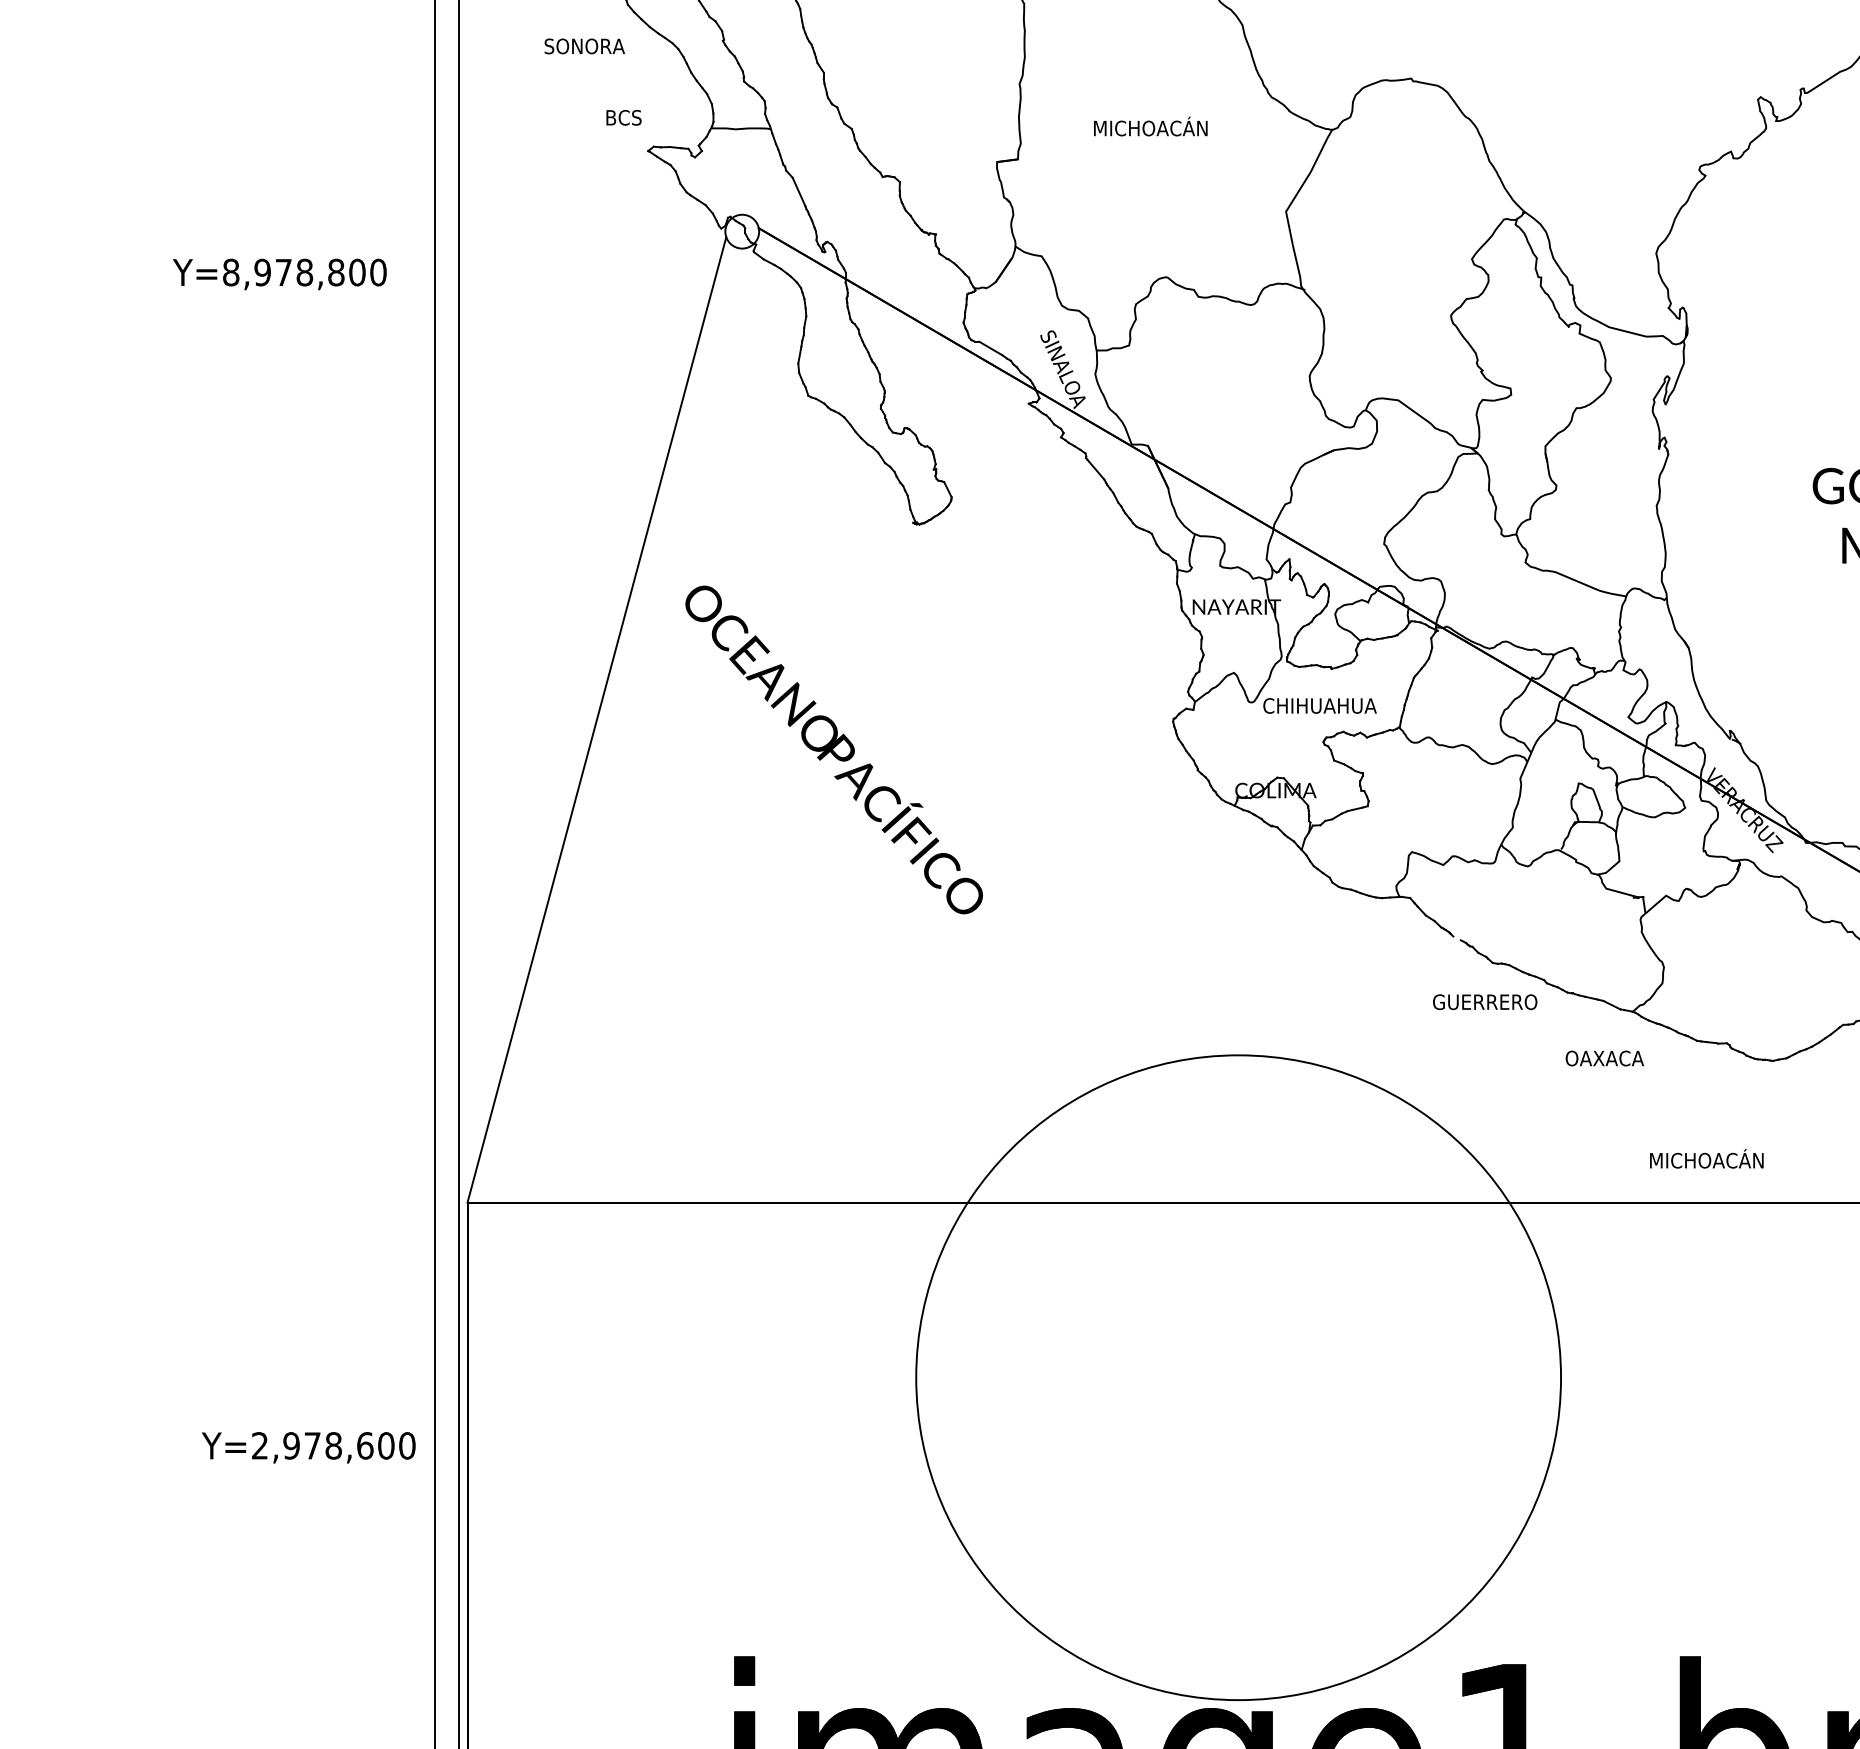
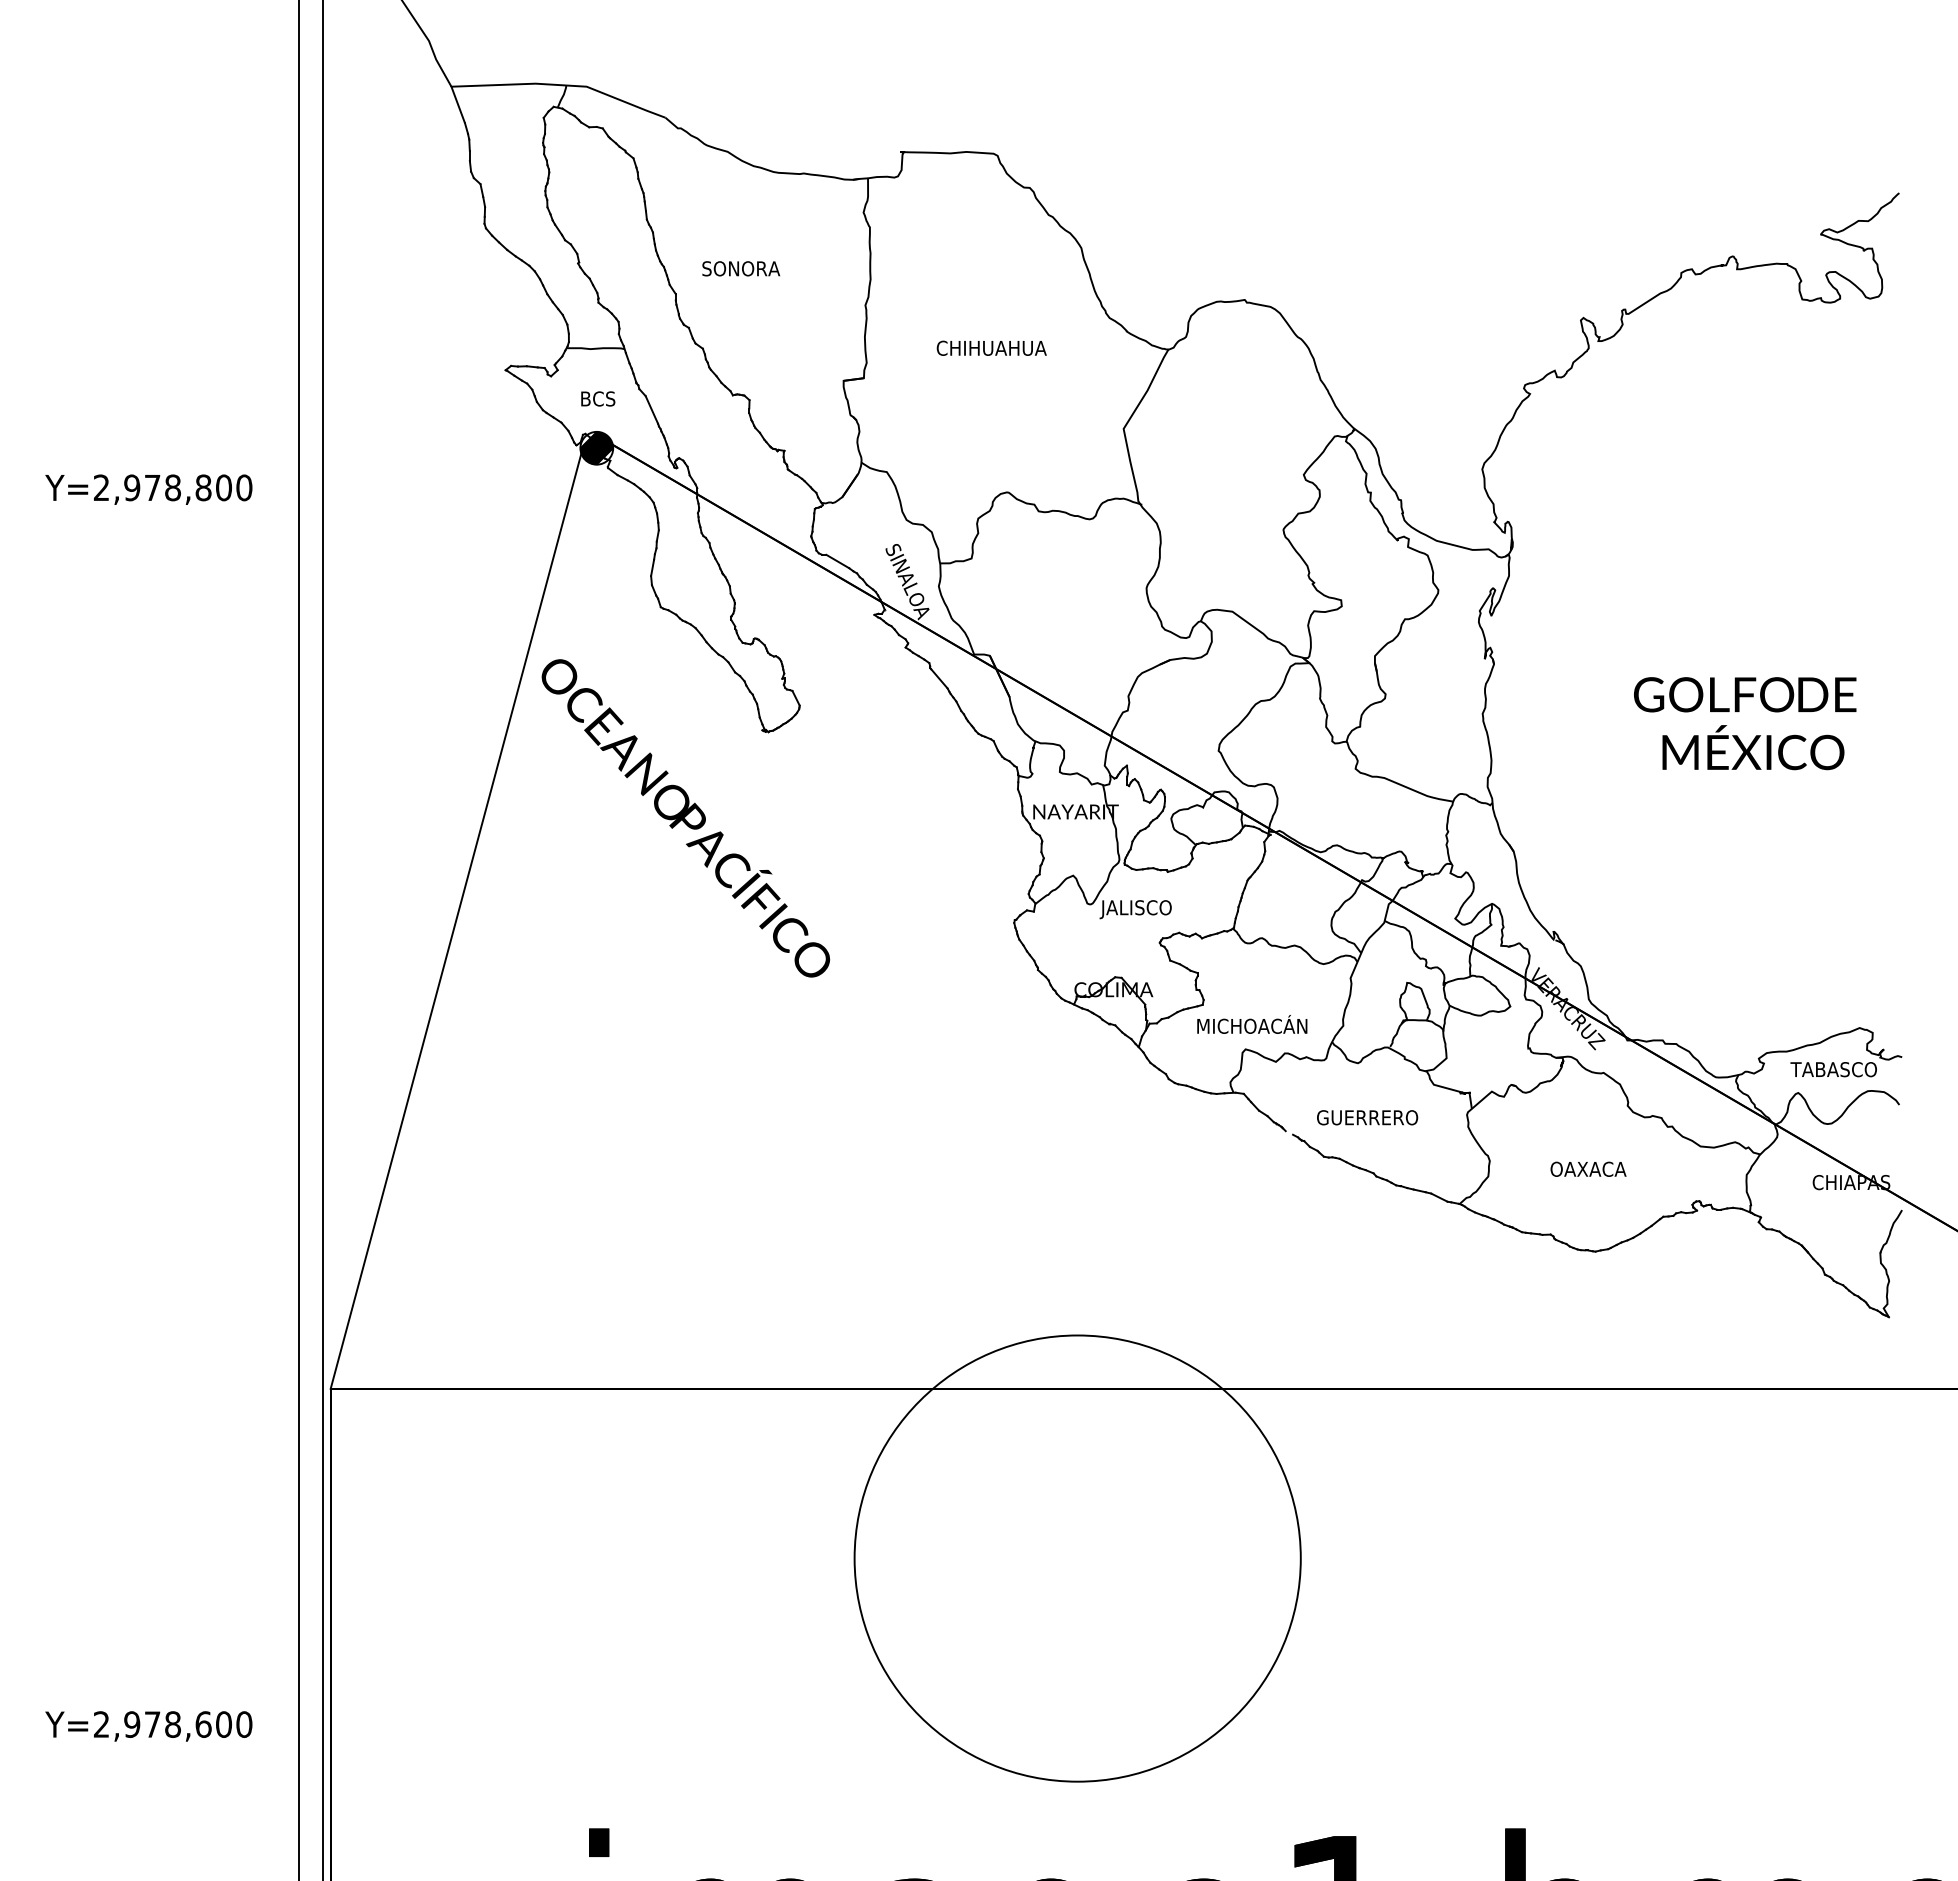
text: (585, 46) -> (741, 268), moved
text: (624, 117) -> (598, 398), moved
text: (1149, 125) -> (991, 345), MICHOACÁN -> CHIHUAHUA
hatch: (741, 230) -> (596, 447), added
text: (230, 272) -> (101, 487), Y=8,978,800 -> Y=2,978,800
text: (1318, 707) -> (1155, 909), CHIHUAHUA -> JALISCO
text: (833, 750) -> (685, 818), moved
text: (1485, 1001) -> (1367, 1117), moved
text: (1604, 1057) -> (1588, 1168), moved
text: (1707, 1158) -> (1252, 1024), moved
circle: (1238, 1377) -> (1077, 1558), size x0.71
text: (308, 1447) -> (148, 1726), moved

